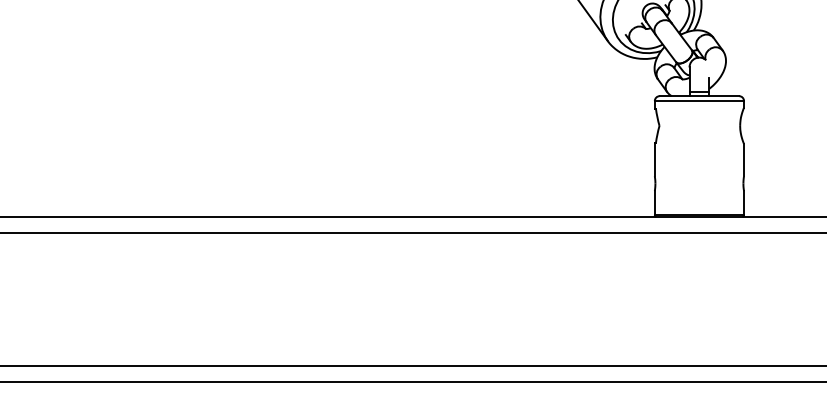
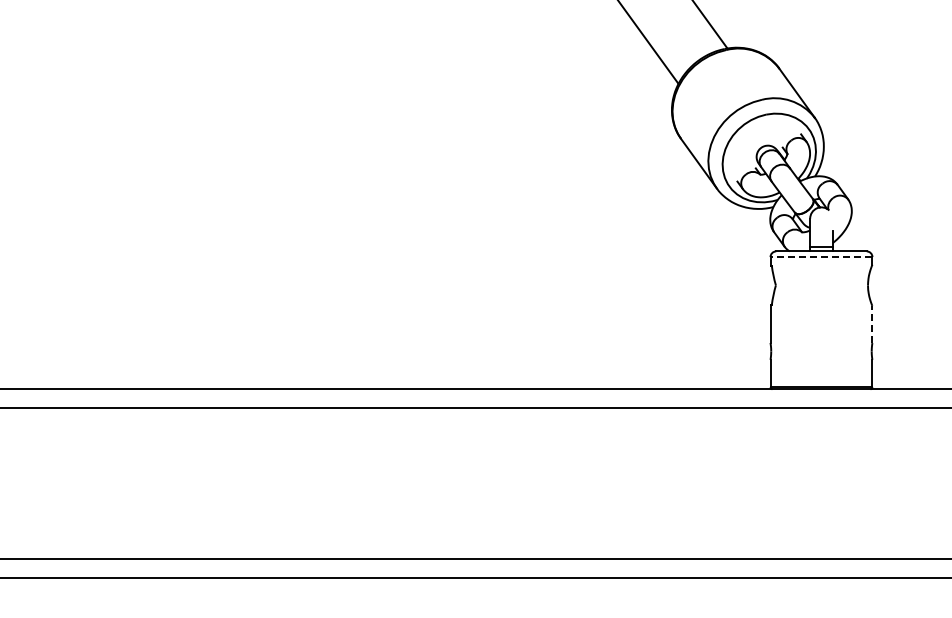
line: (699, 101) -> (821, 257), solid -> dashed
line: (744, 160) -> (872, 324), solid -> dashed

